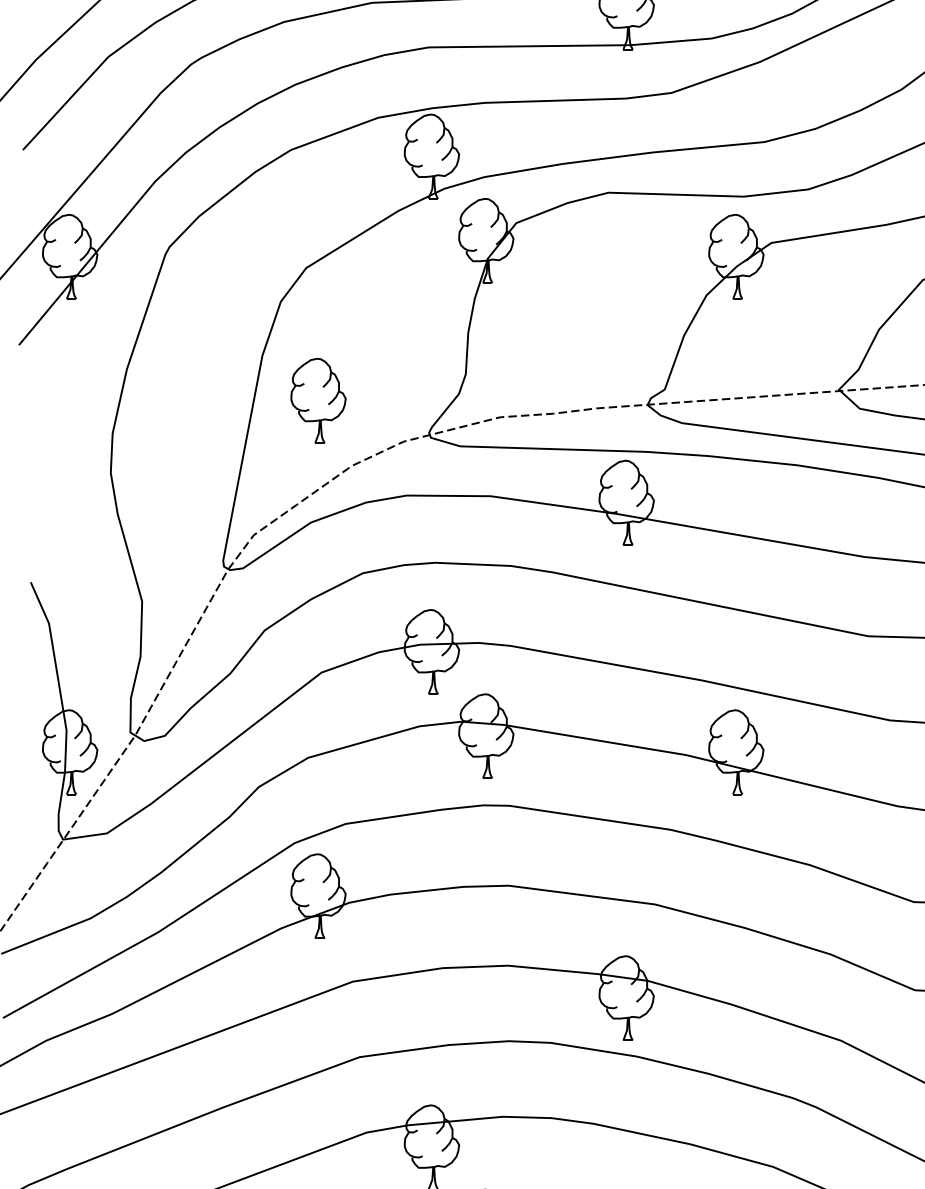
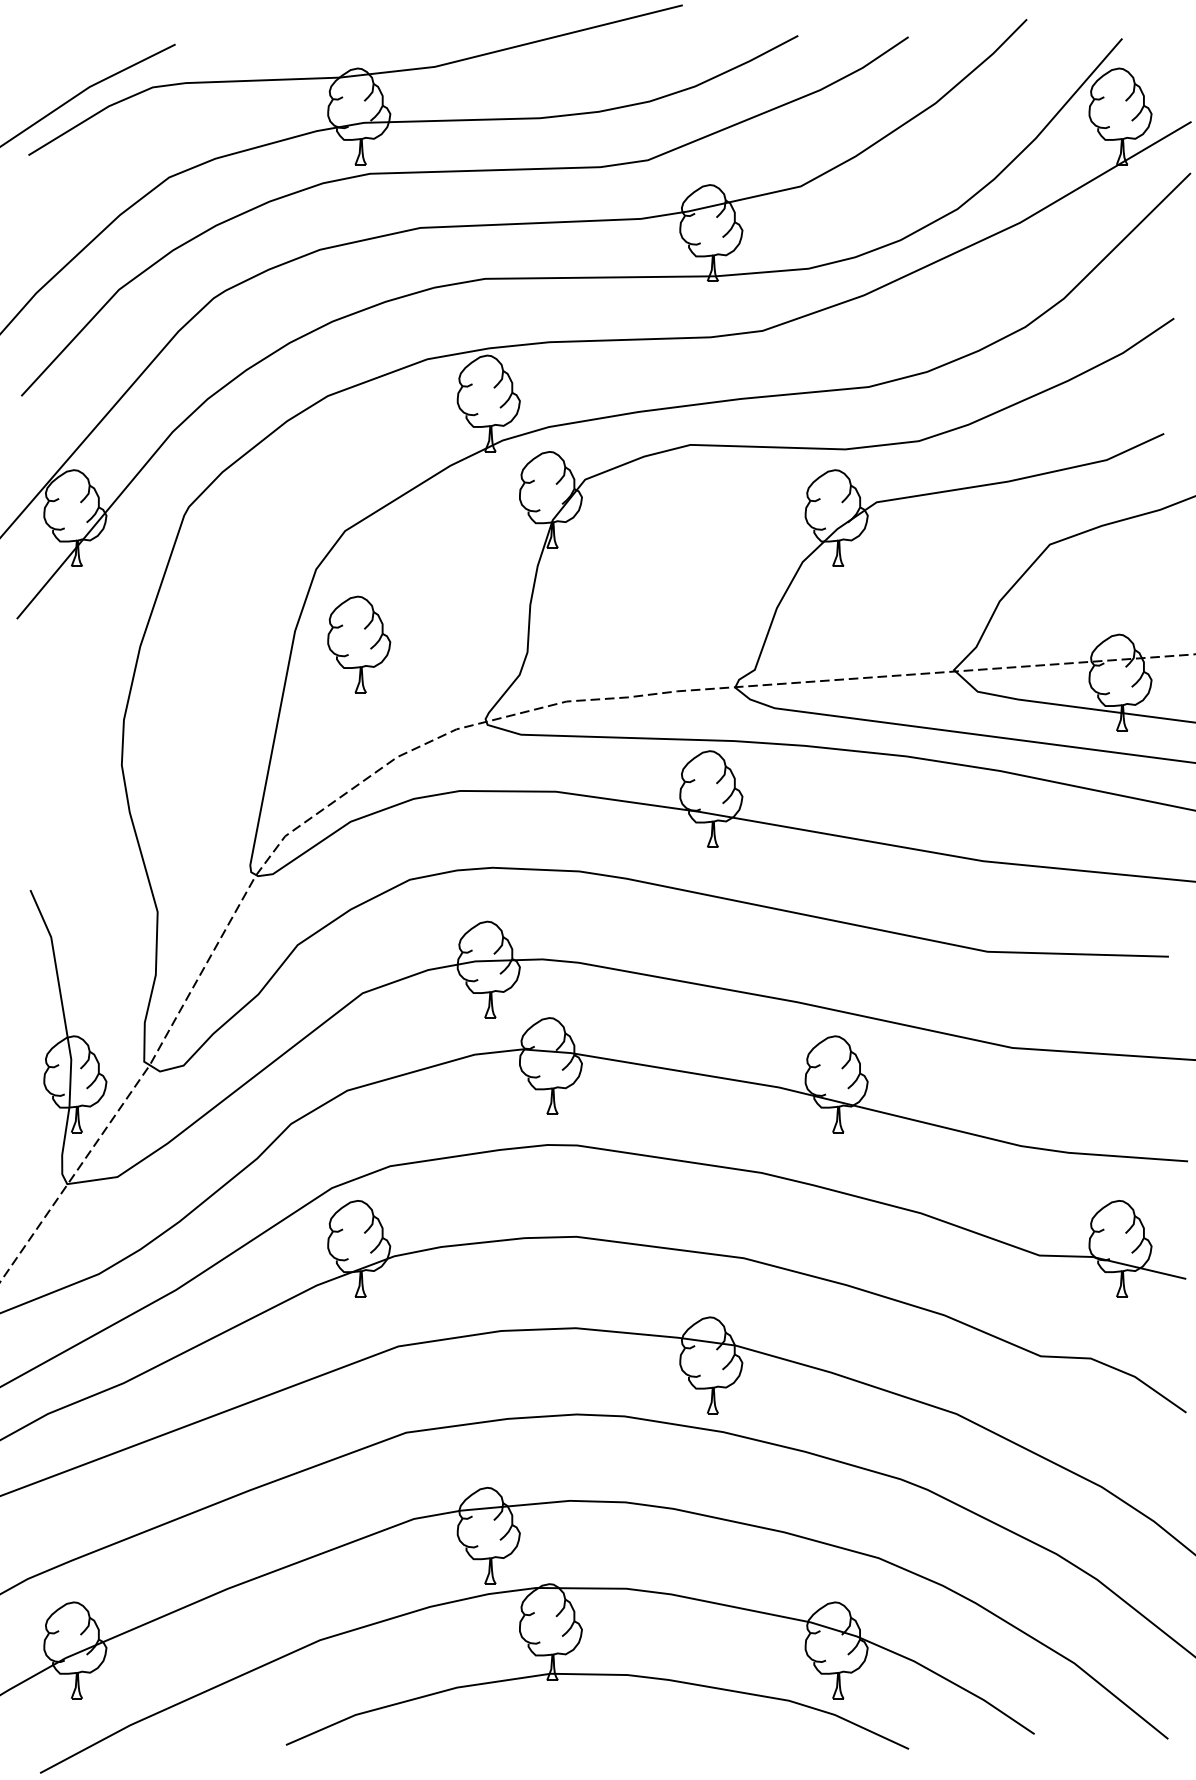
part: (318, 400) -> (359, 644), moved

